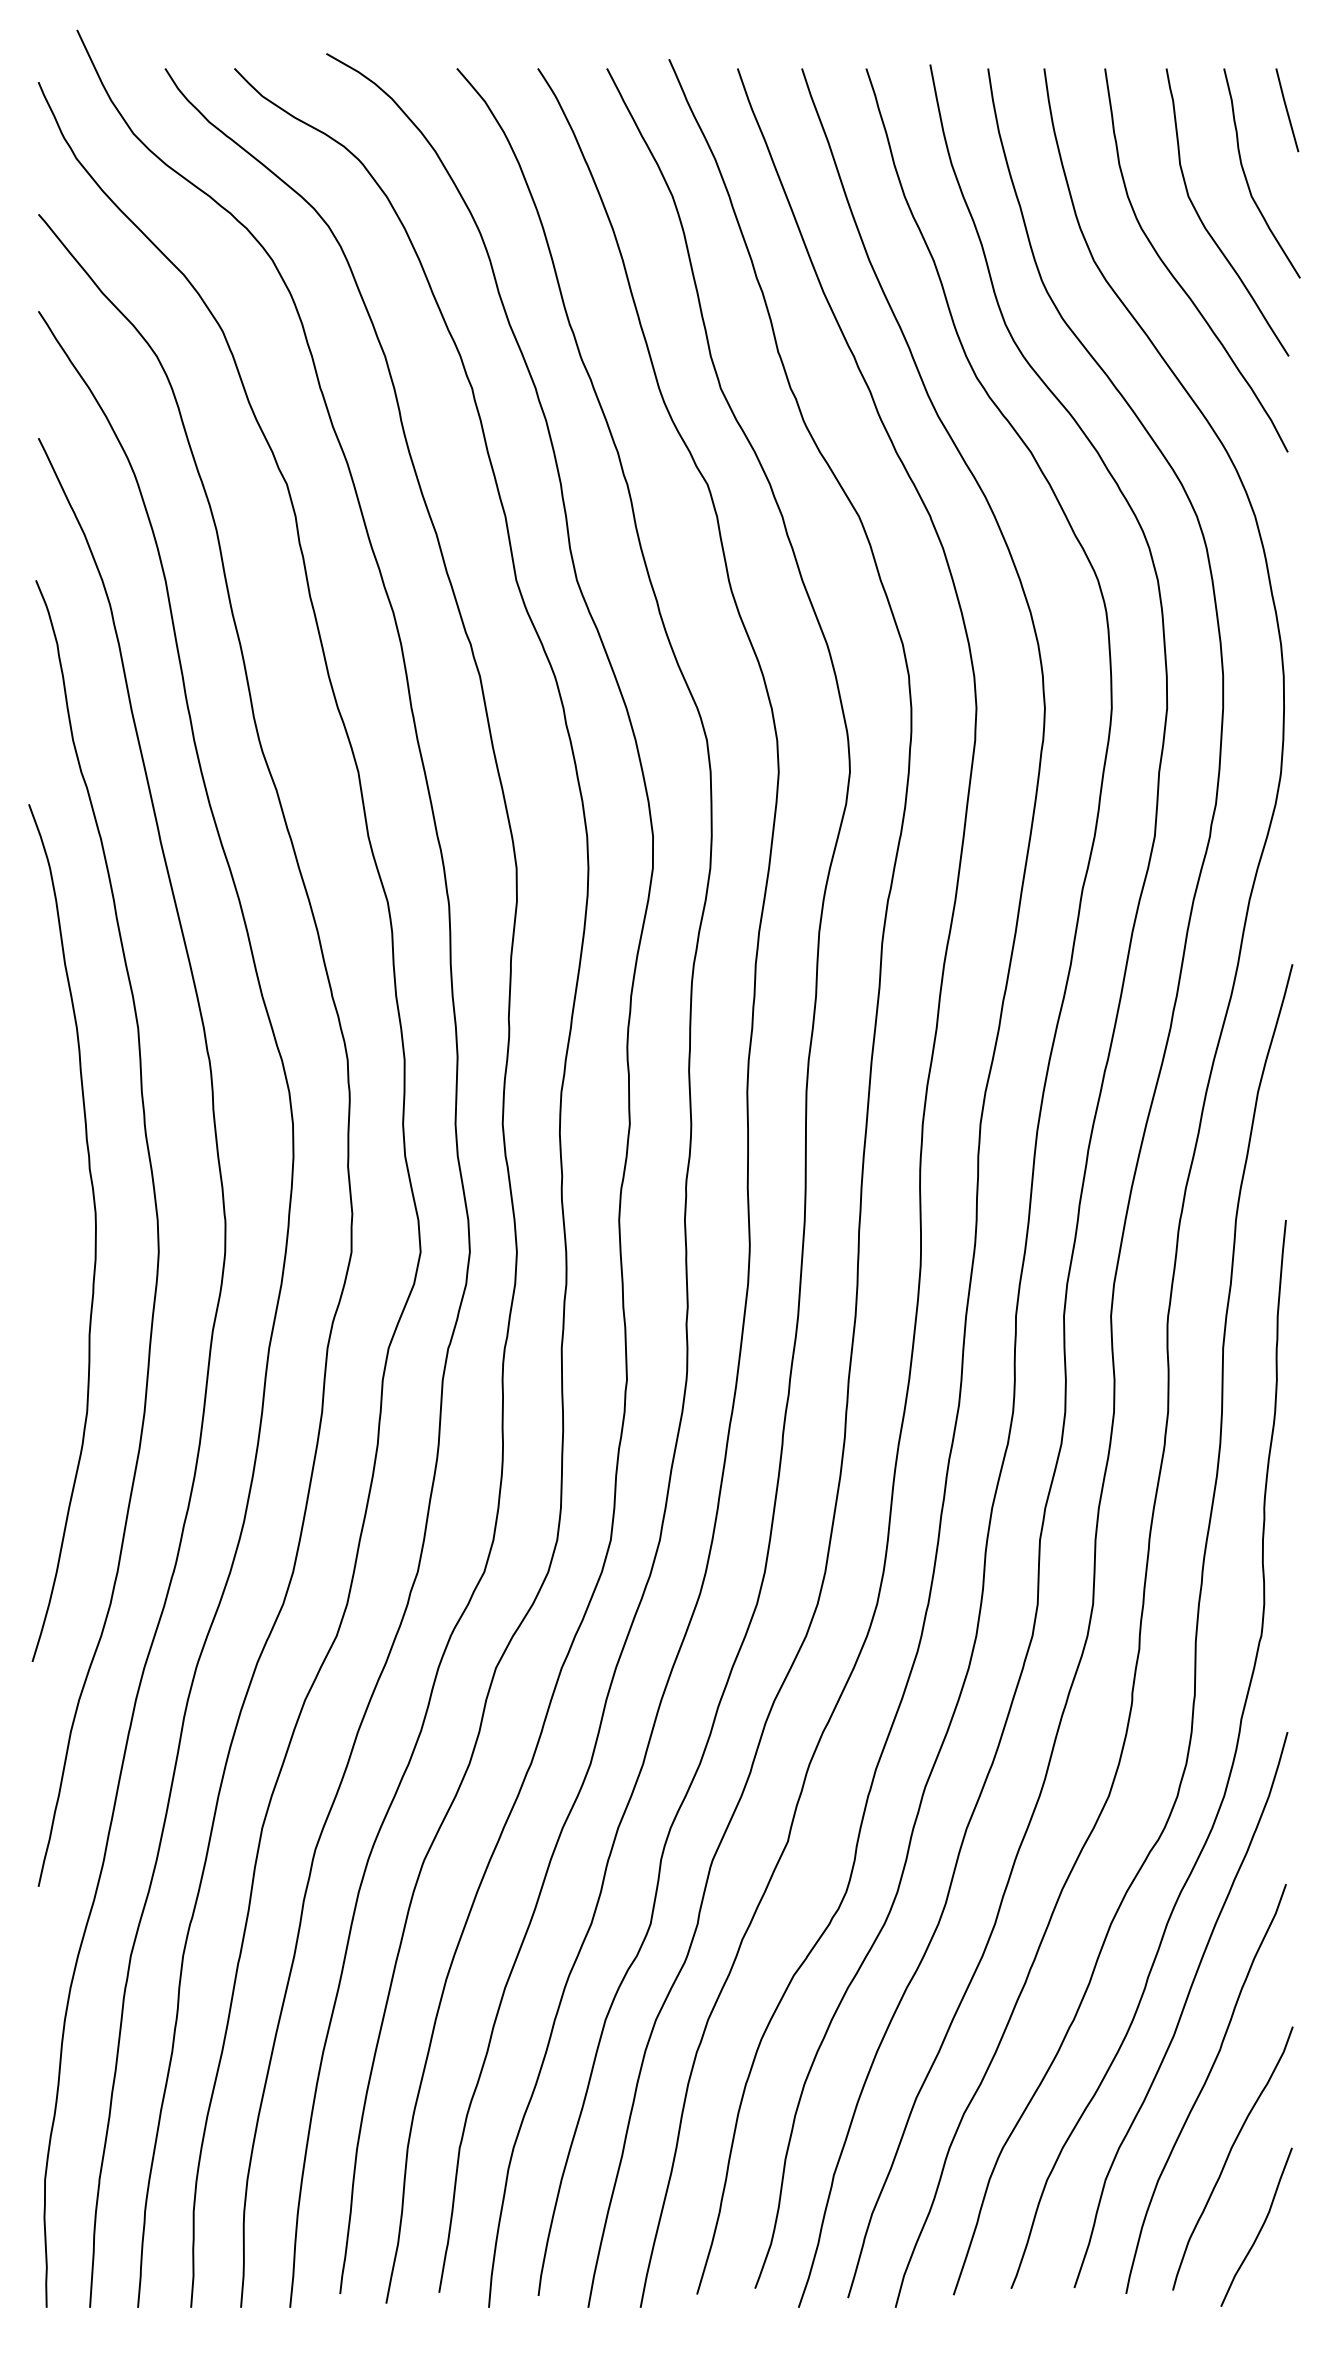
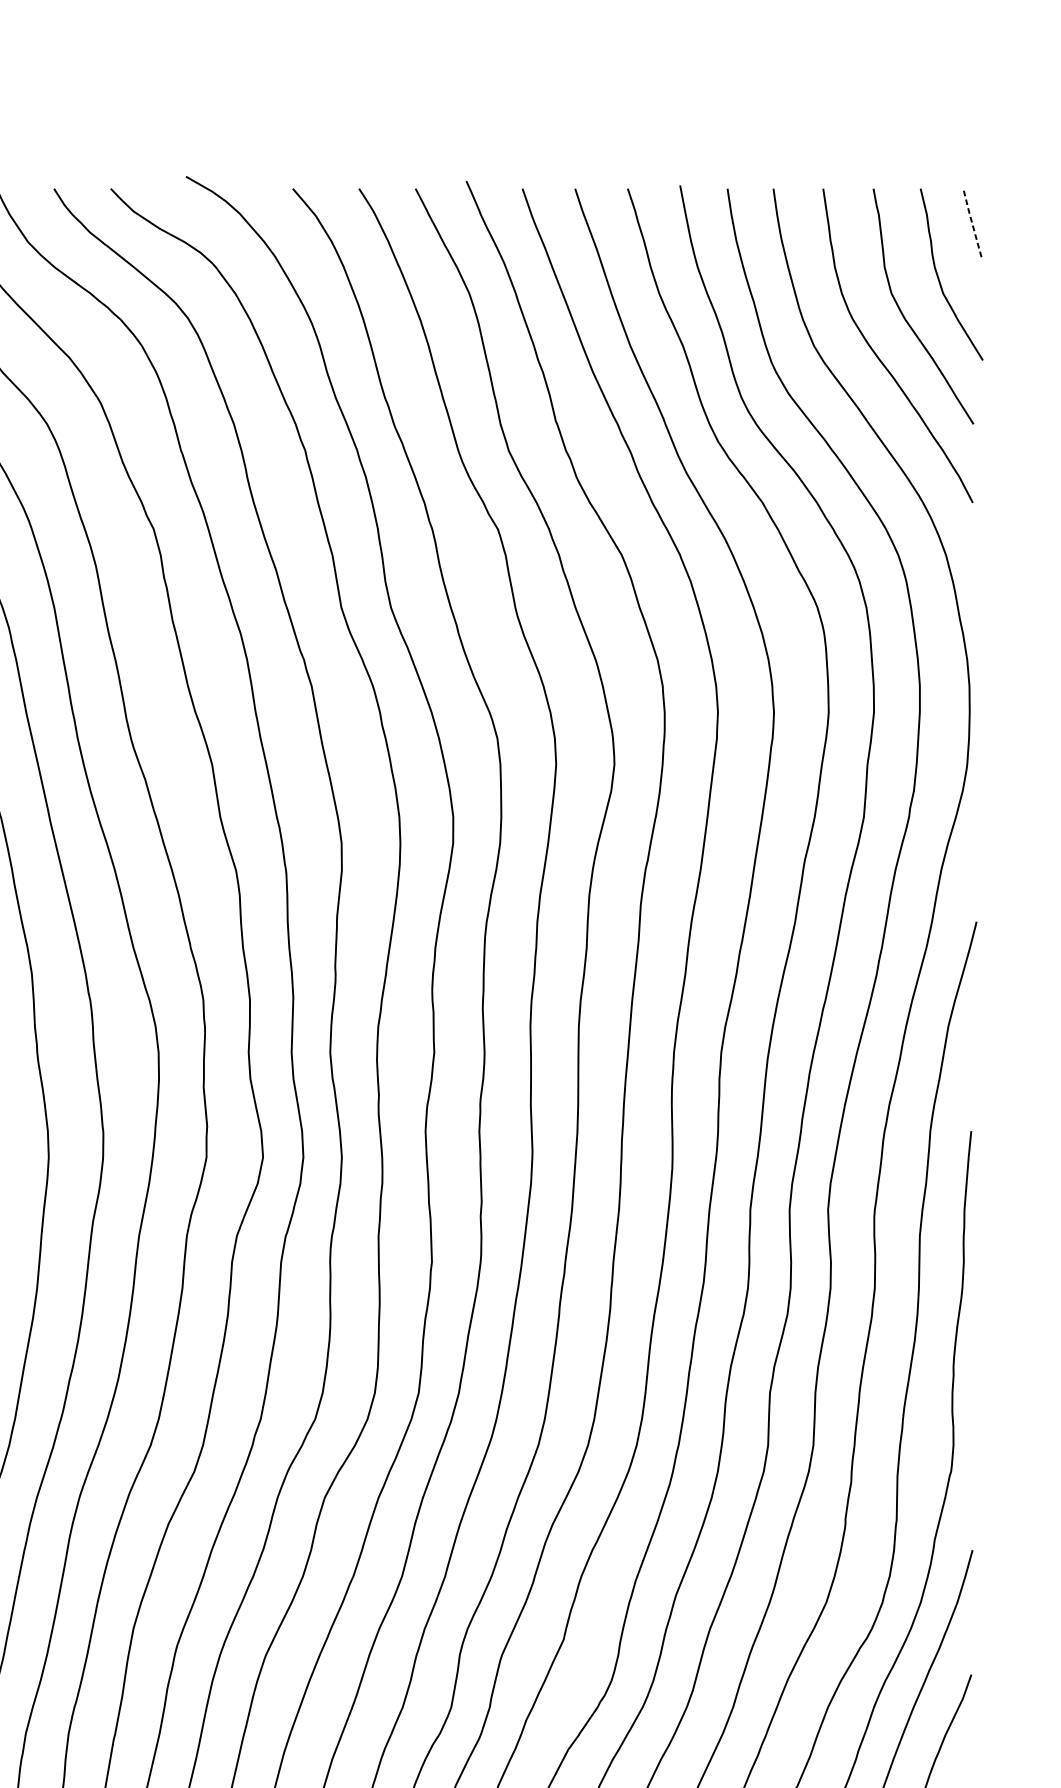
line: (1286, 110) -> (971, 223), solid -> dashed

